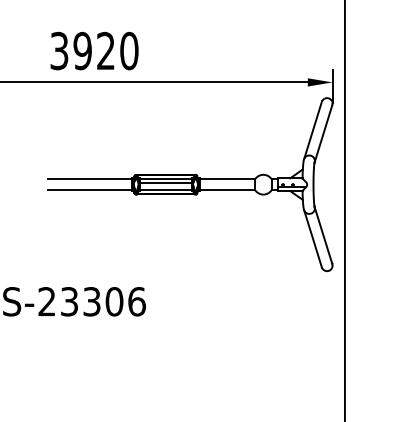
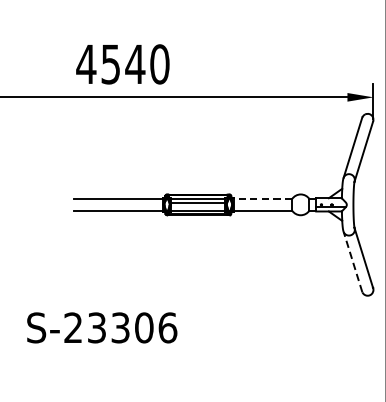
text: (82, 50) -> (110, 63), 3920 -> 4540
line: (227, 179) -> (263, 199), solid -> dashed
line: (313, 239) -> (353, 262), solid -> dashed

